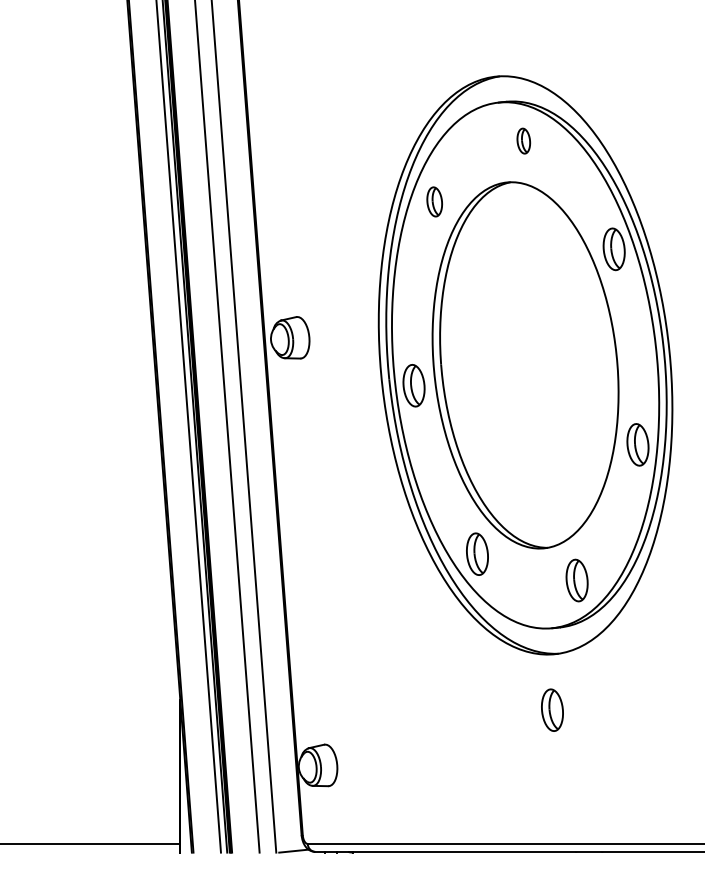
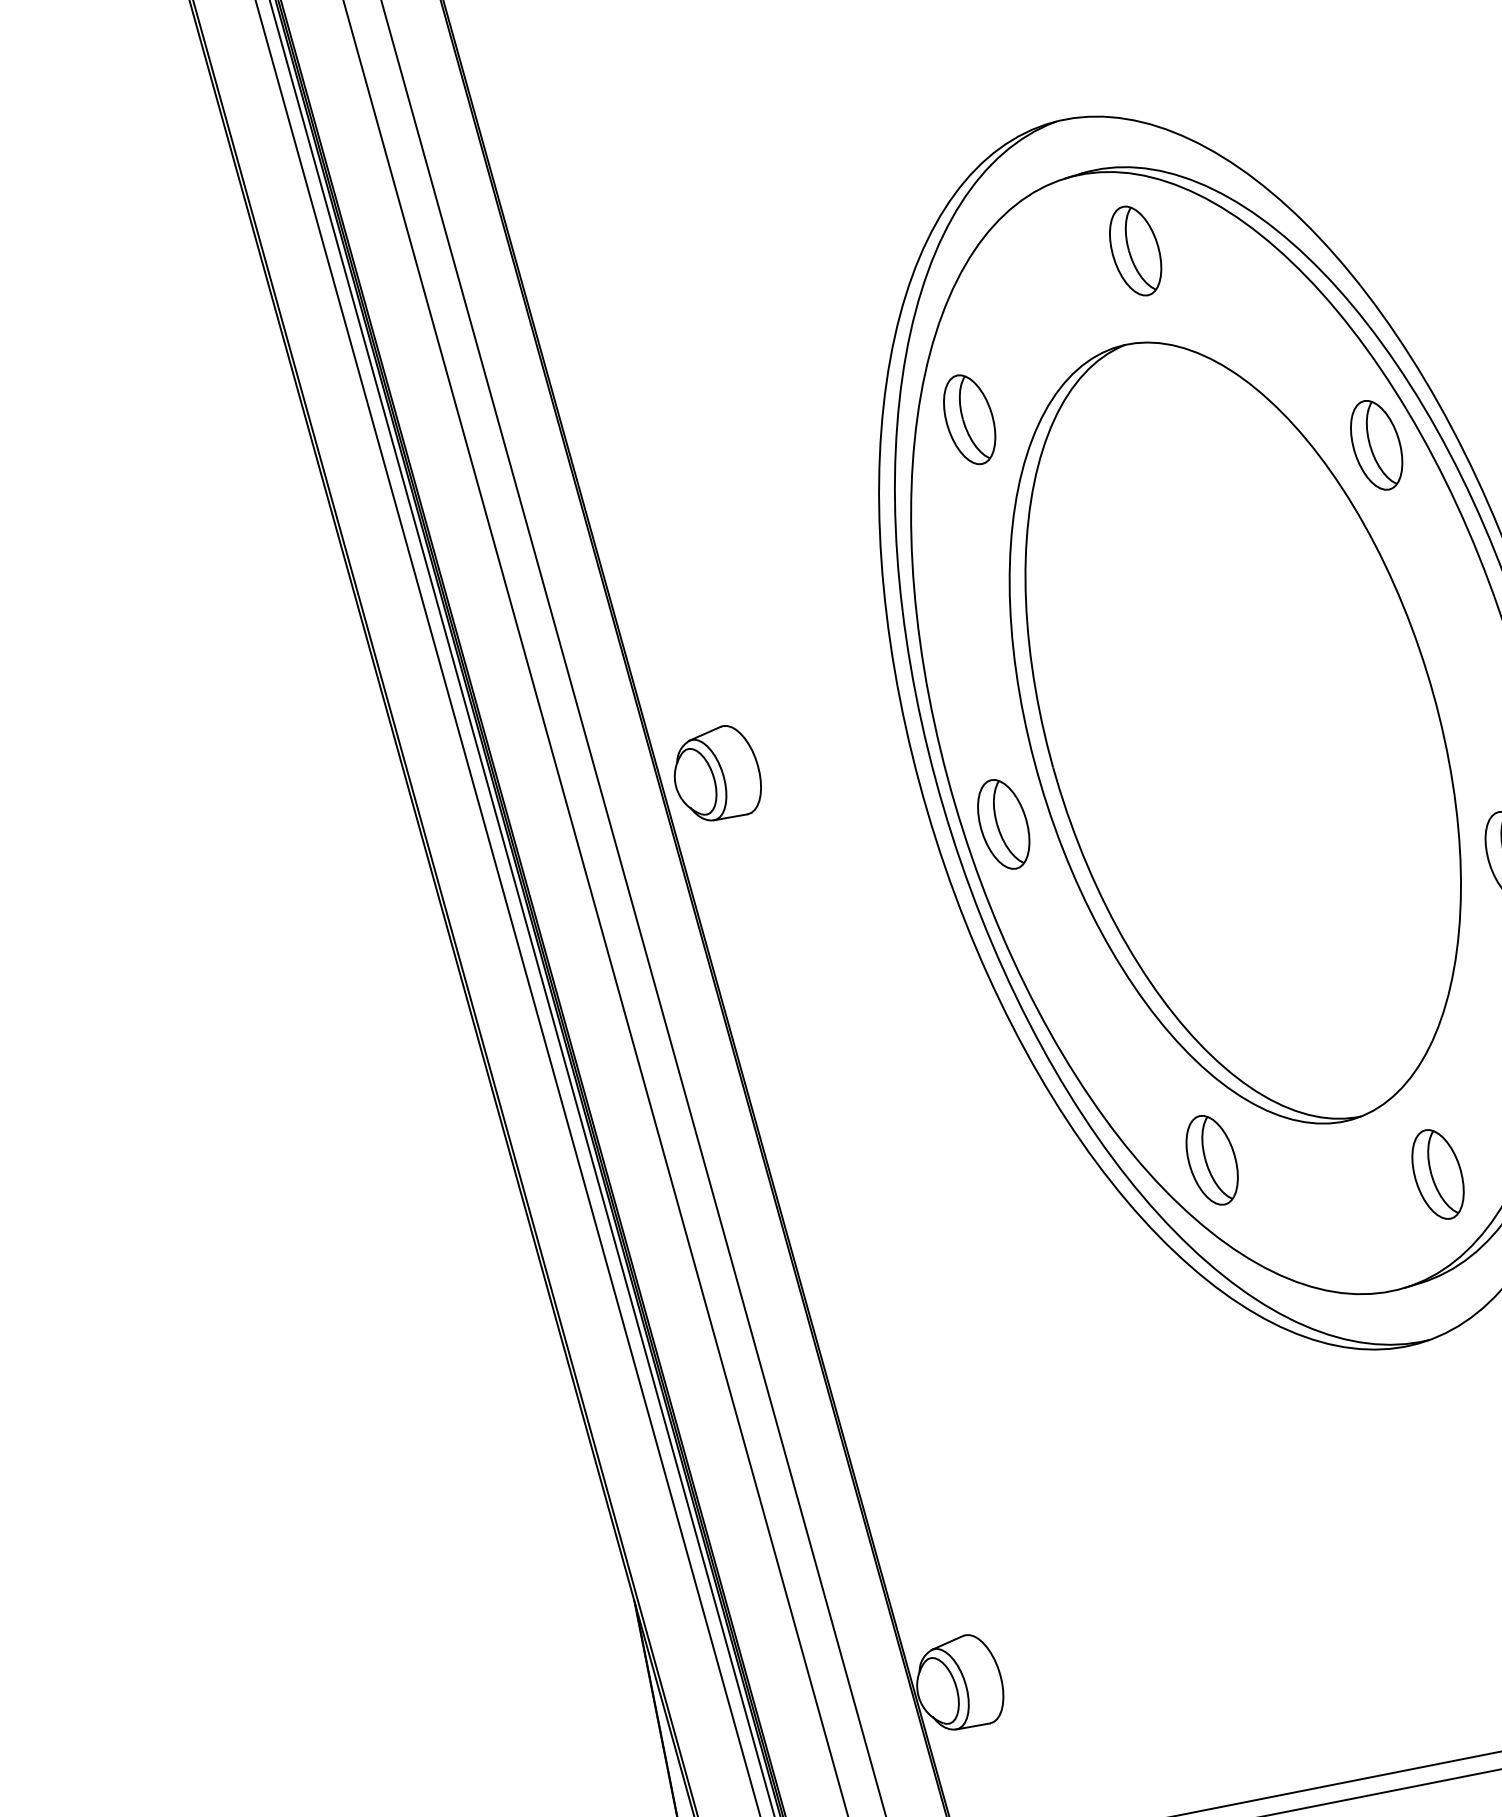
part: (523, 140) -> (1134, 249), size x1.67
part: (434, 201) -> (969, 418), size x1.43
part: (552, 709) -> (1440, 1462), removed

